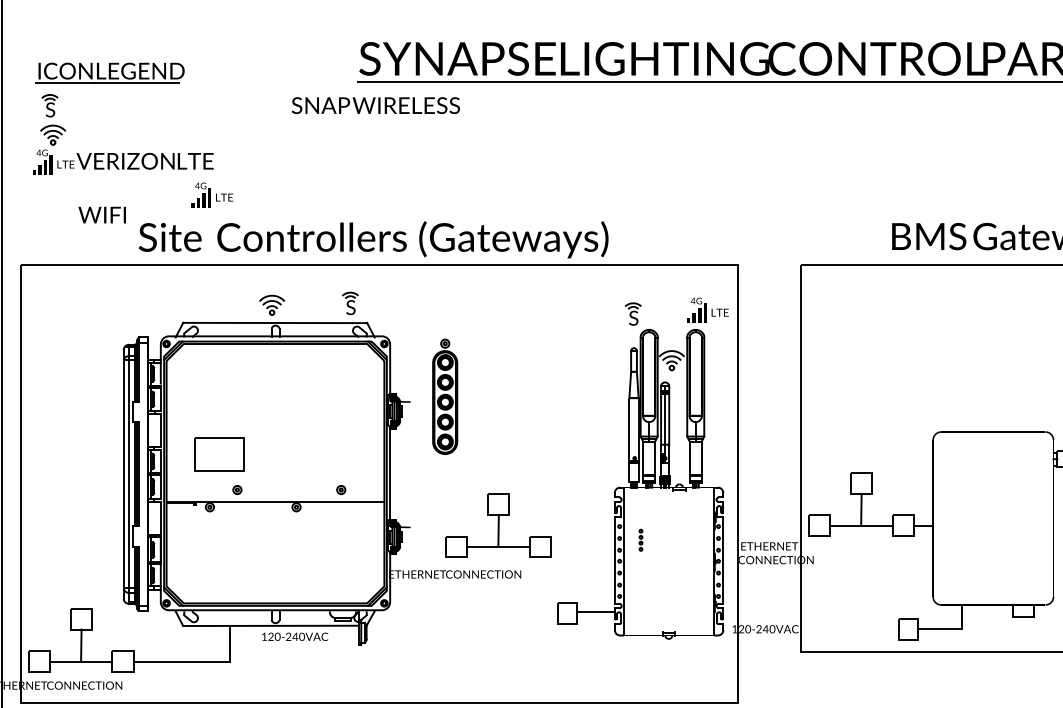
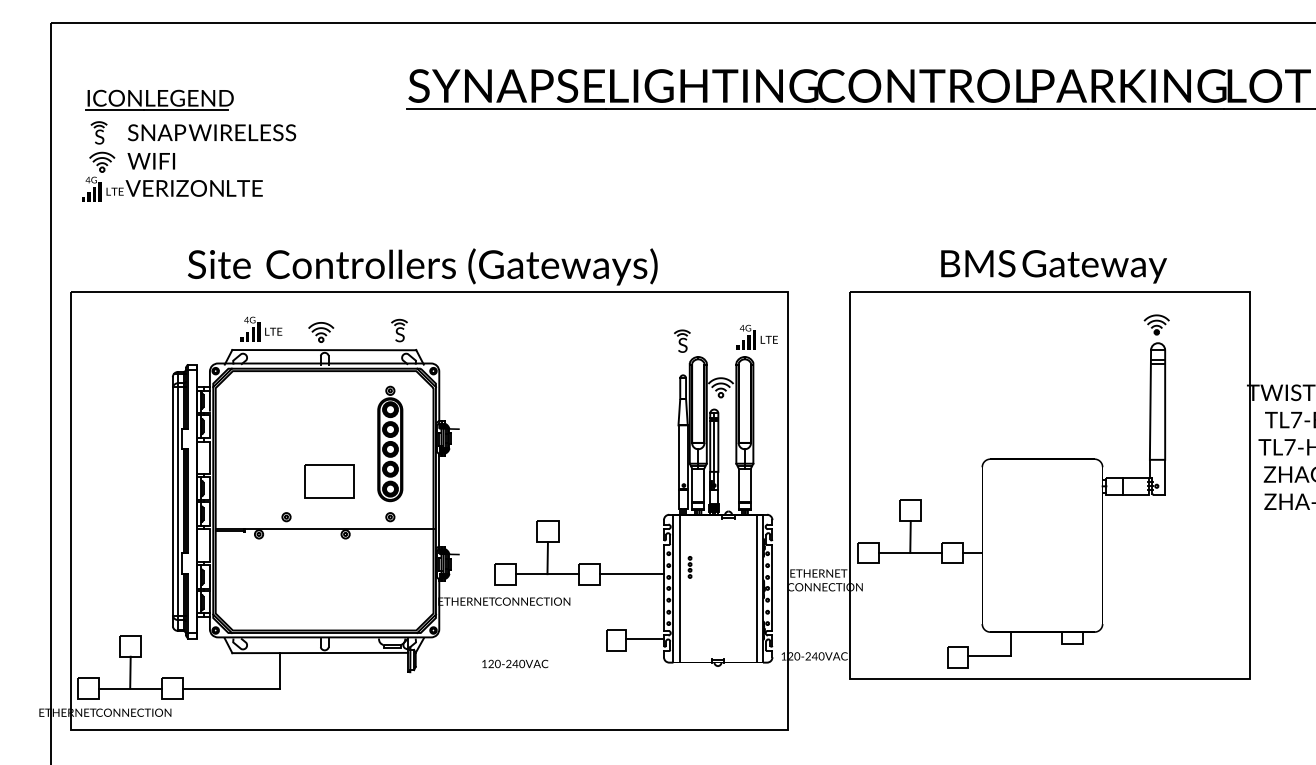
text: (376, 105) -> (212, 132), moved
text: (212, 194) -> (261, 328), moved
text: (102, 215) -> (151, 161), moved
part: (445, 396) -> (390, 443), moved
part: (219, 454) -> (329, 481), moved
line: (582, 547) -> (631, 574), added
line: (630, 560) -> (679, 587), added
line: (707, 560) -> (756, 587), added
text: (295, 636) -> (515, 663), moved

